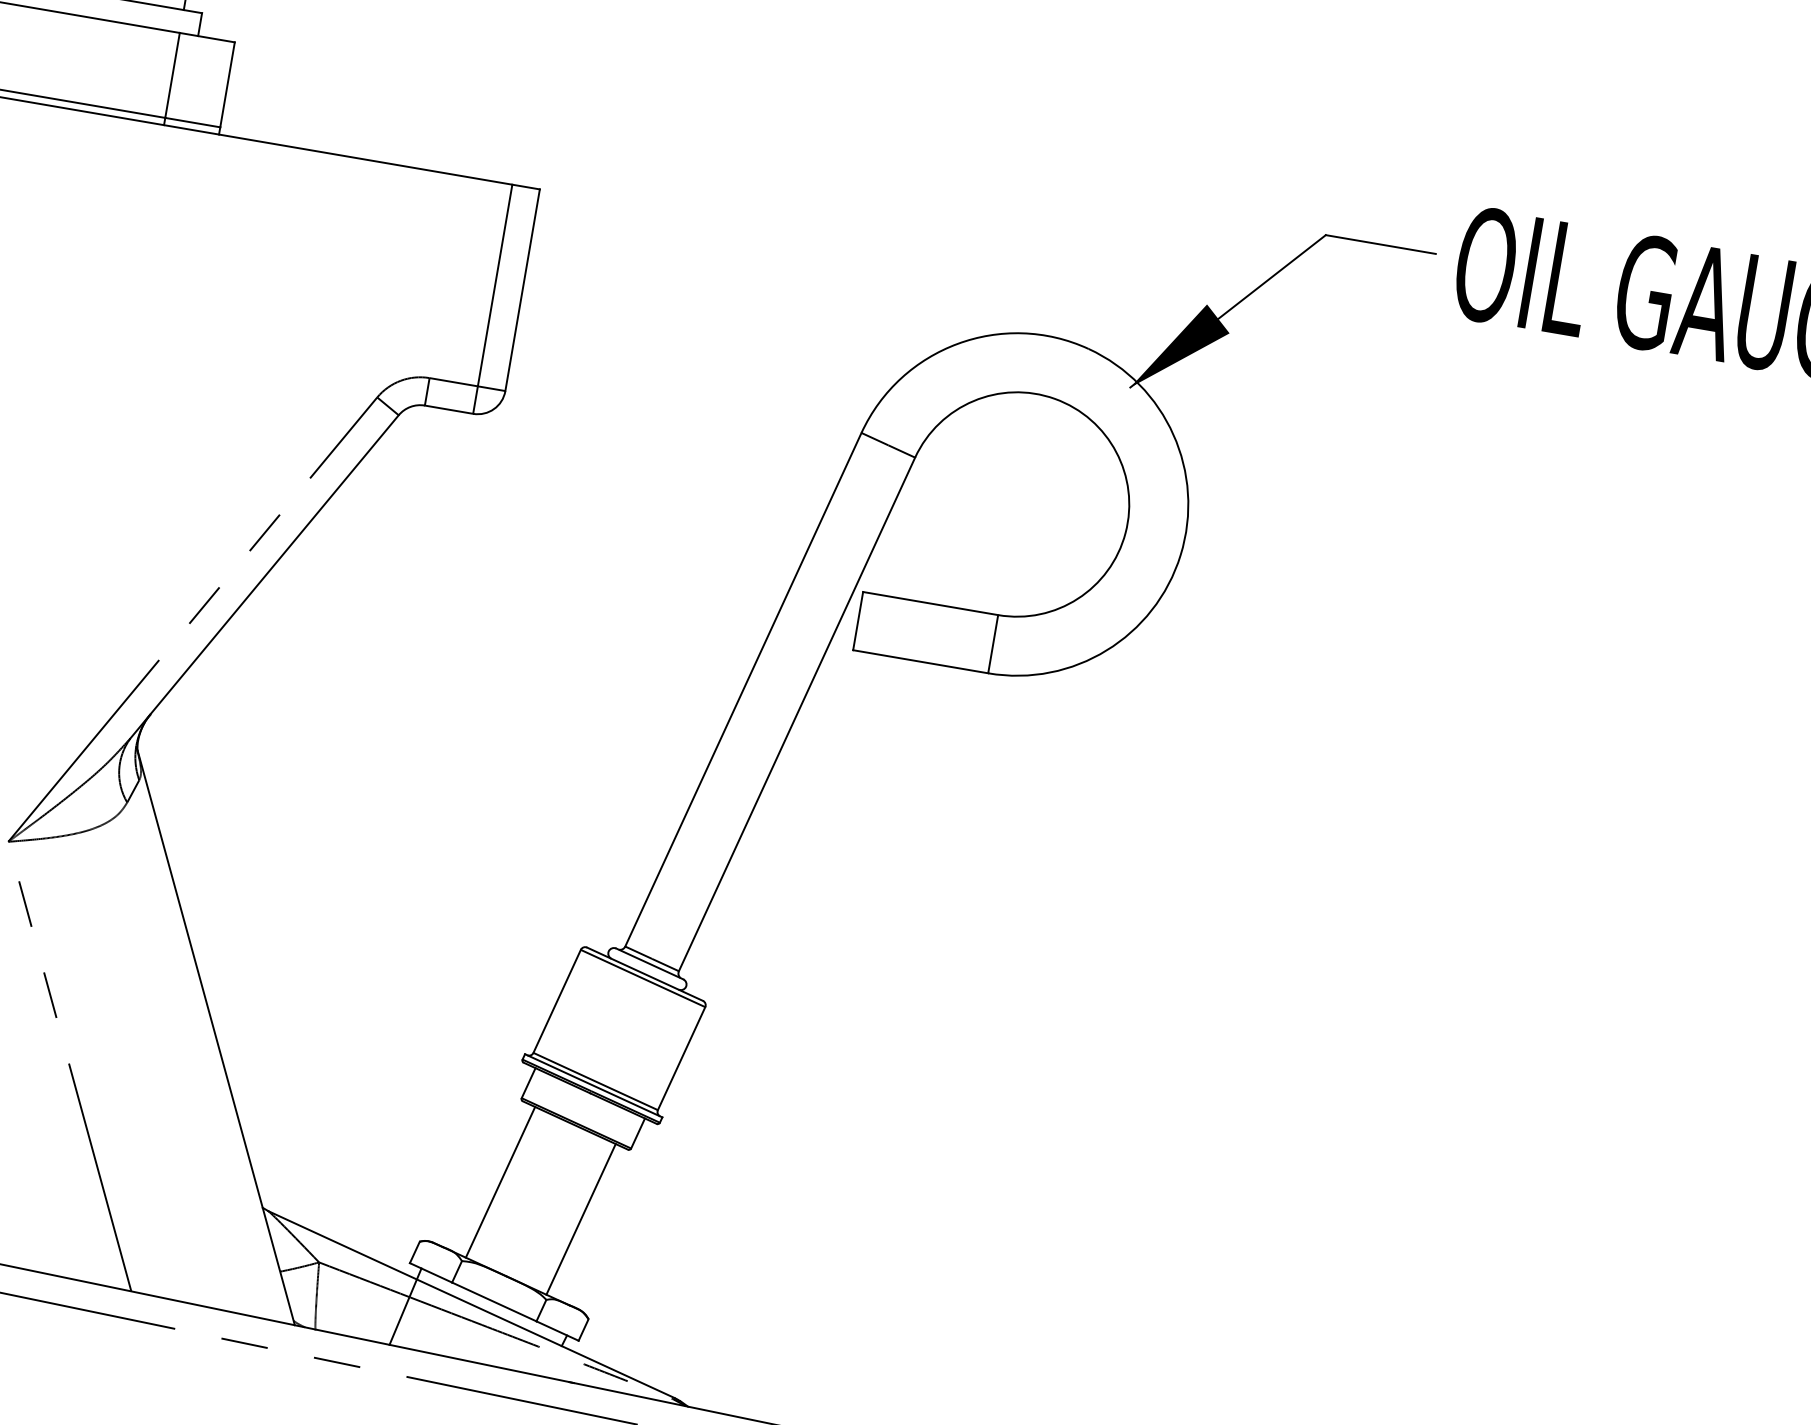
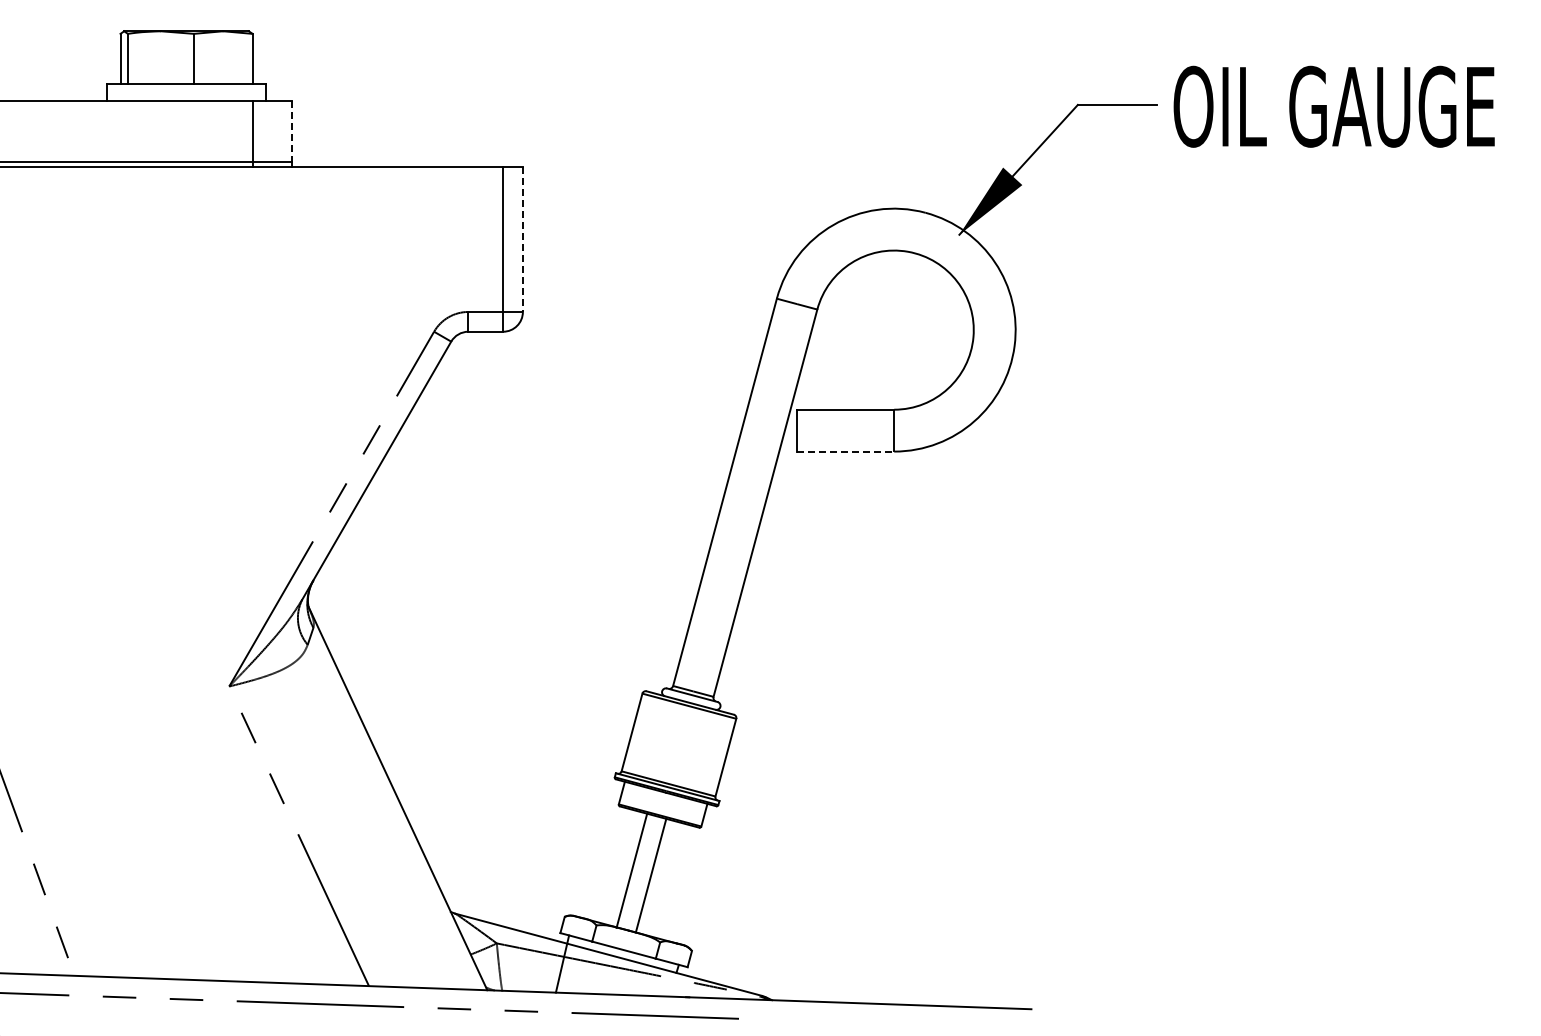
line: (228, 85) -> (292, 131), solid -> dashed
line: (522, 290) -> (522, 239), solid -> dashed
line: (920, 661) -> (845, 451), solid -> dashed
line: (499, 1181) -> (650, 875), moved
line: (580, 1218) -> (631, 870), moved

